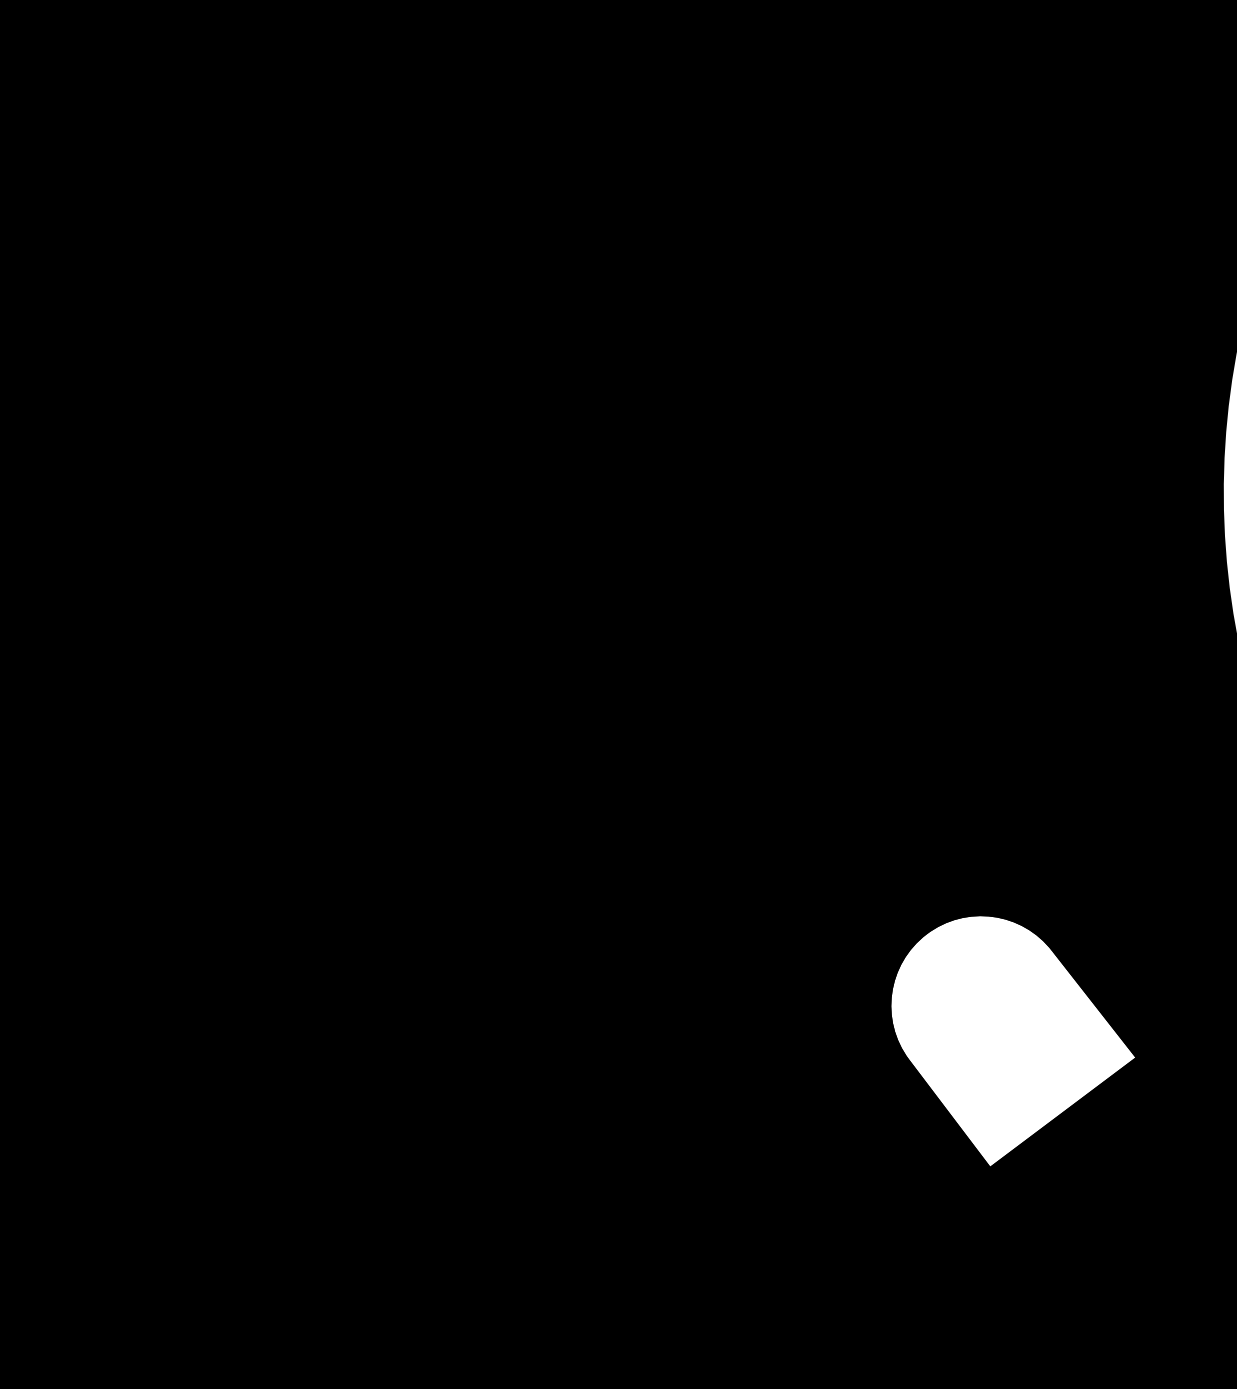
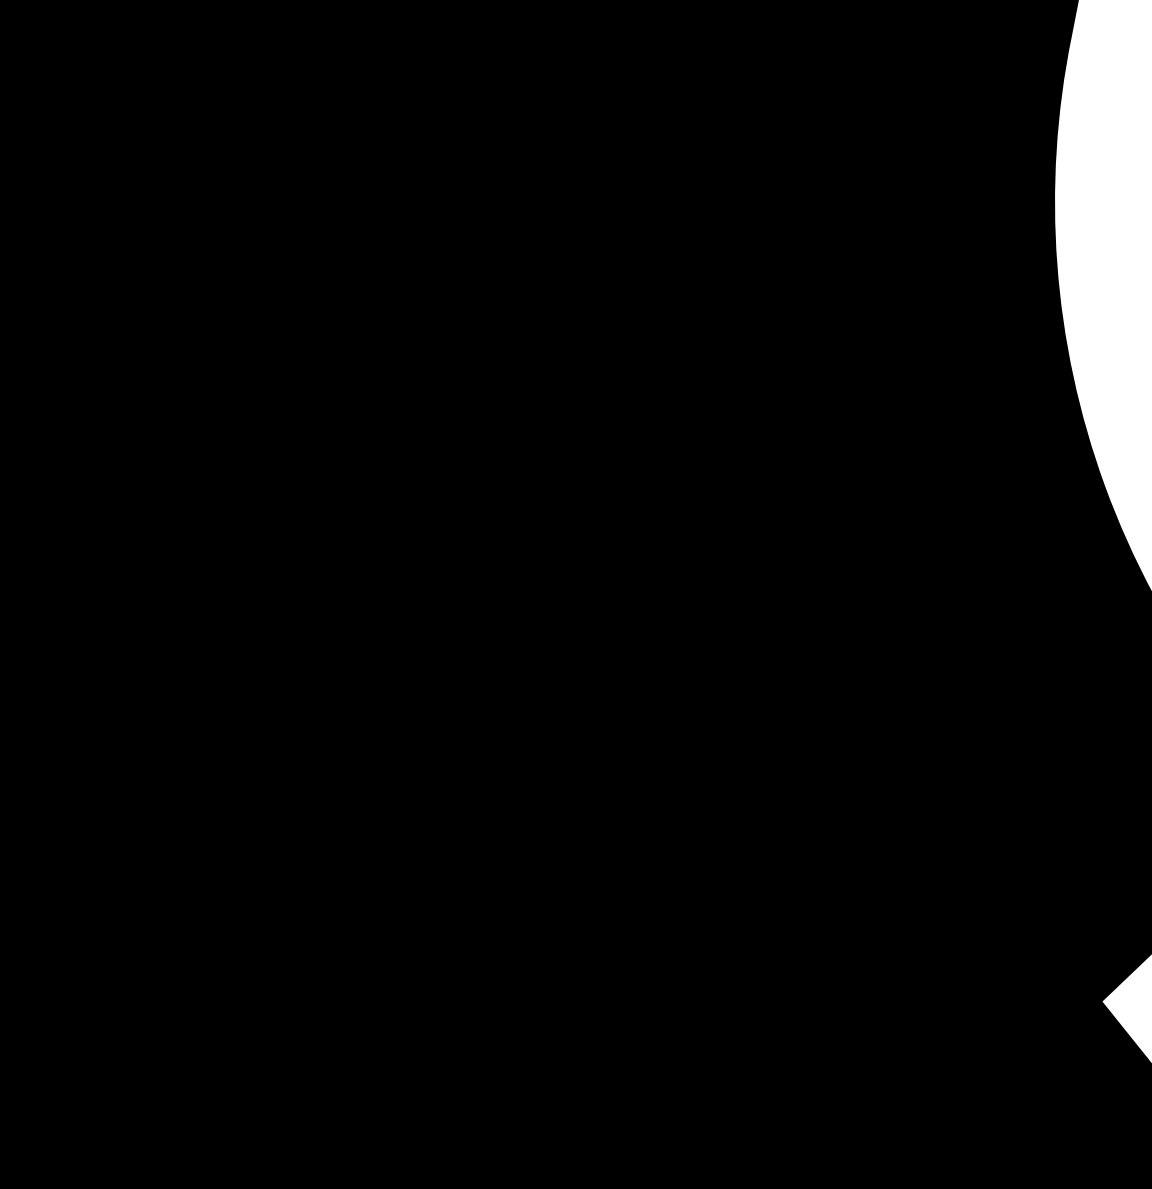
fill: (1013, 1041) -> (825, 801), added

